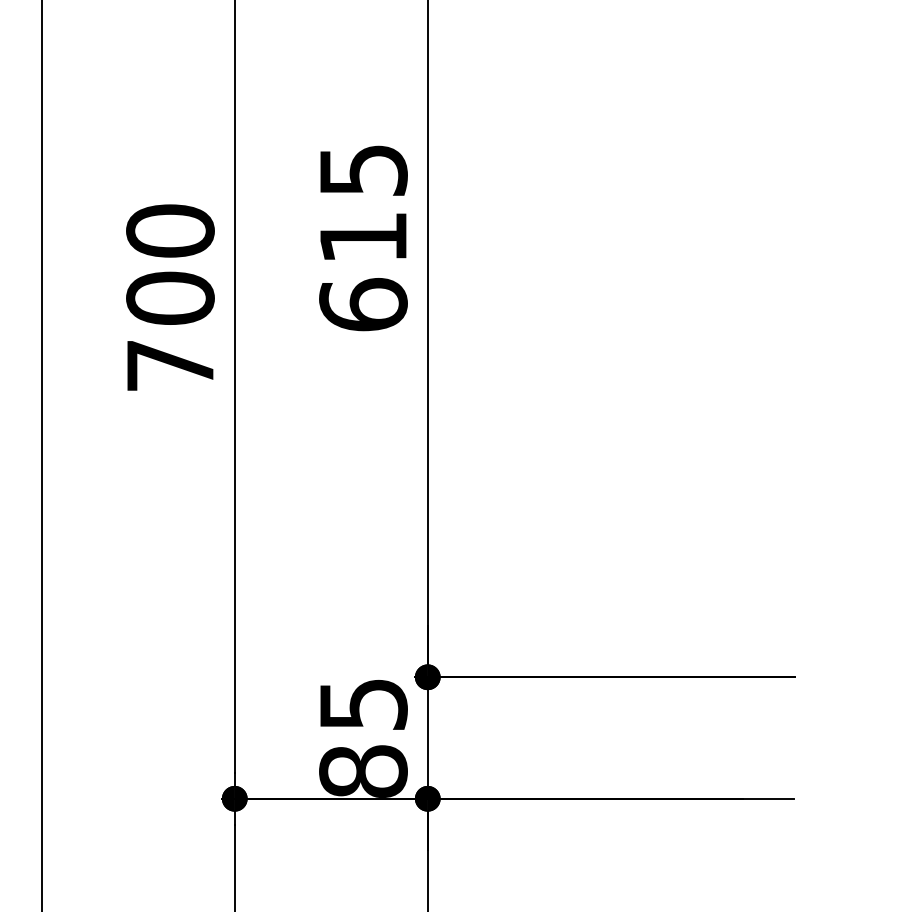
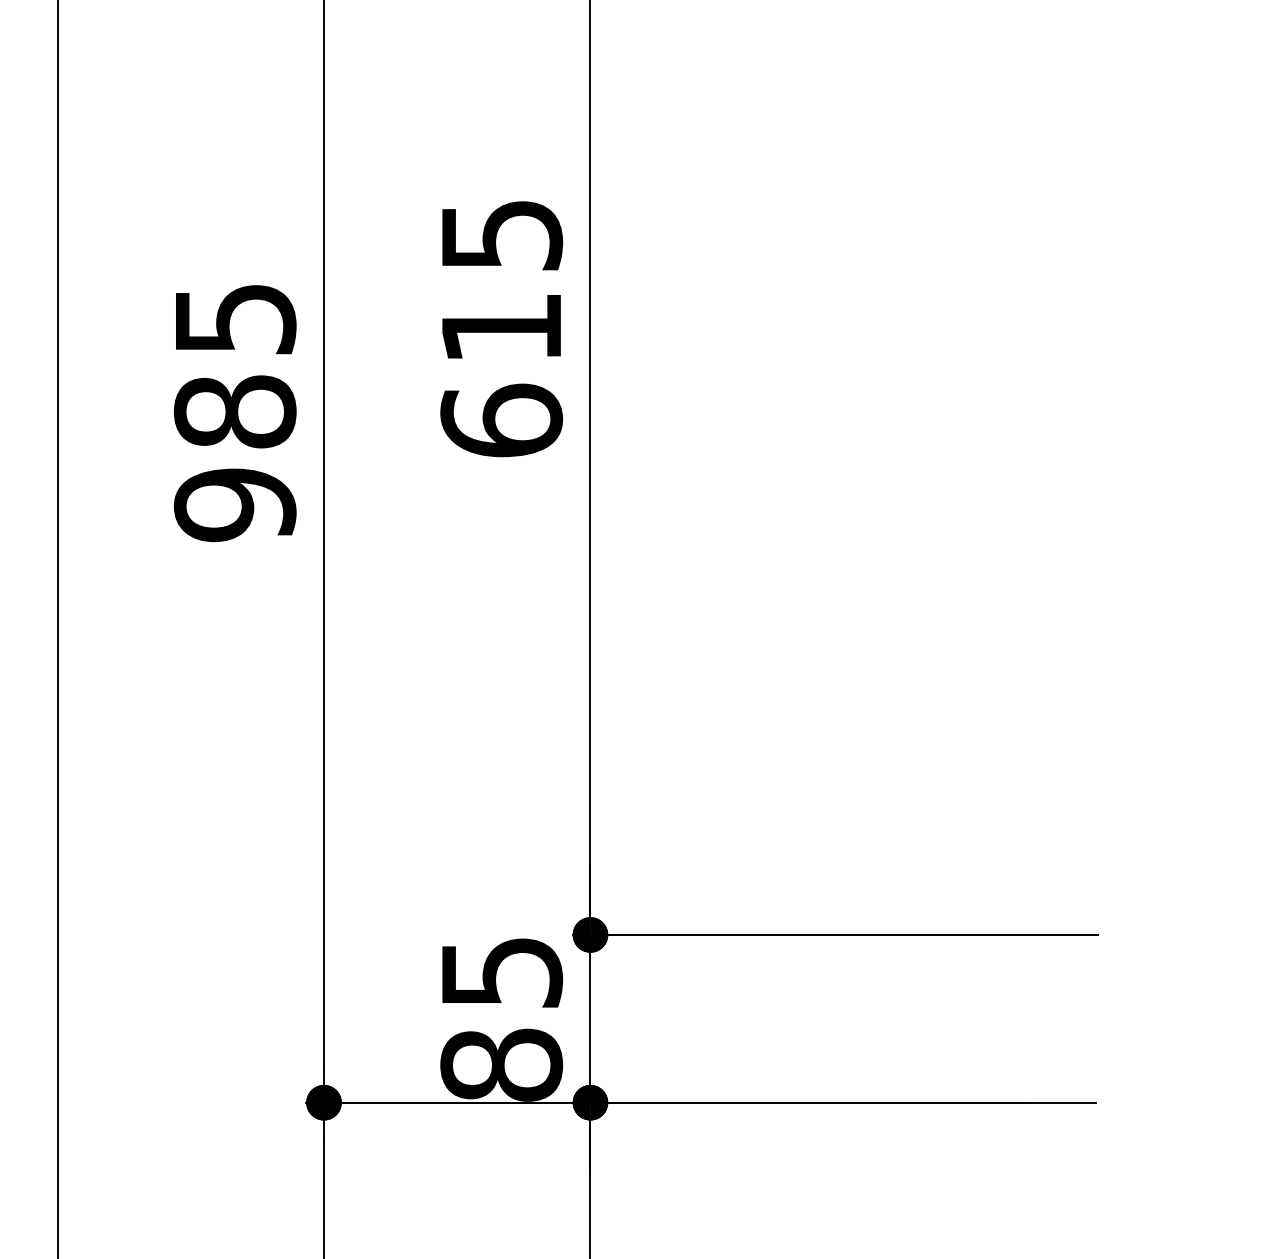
text: (170, 298) -> (235, 412), 700 -> 985

